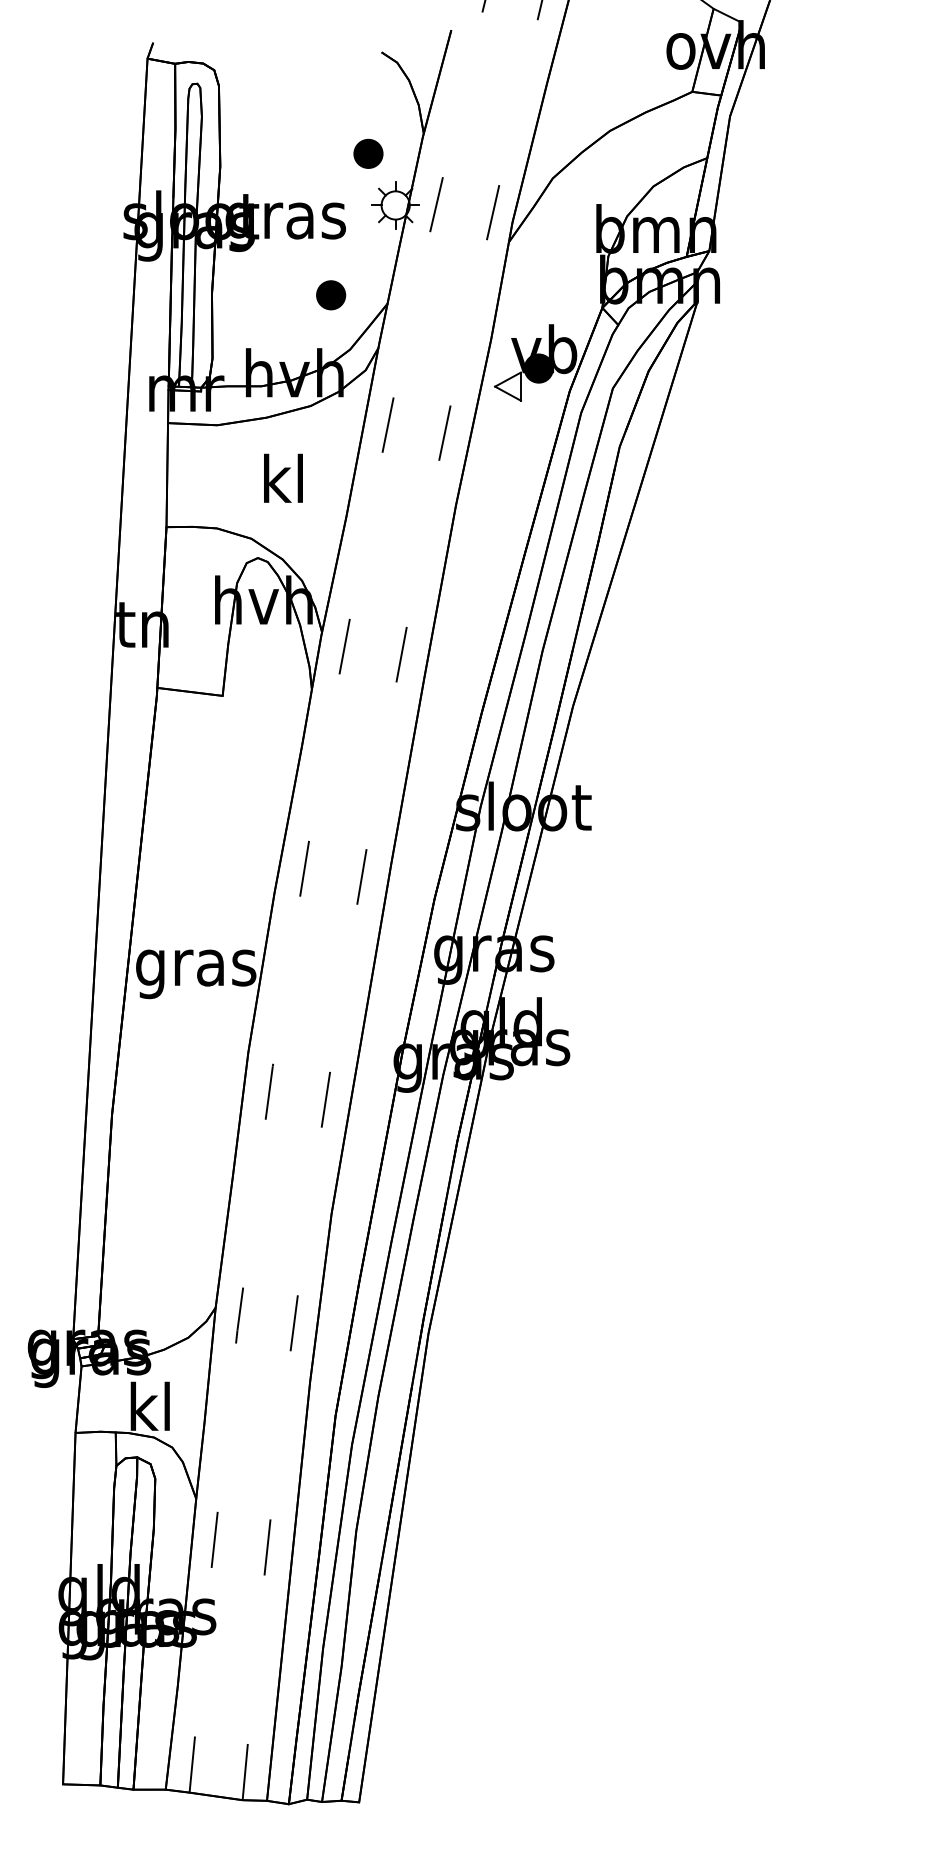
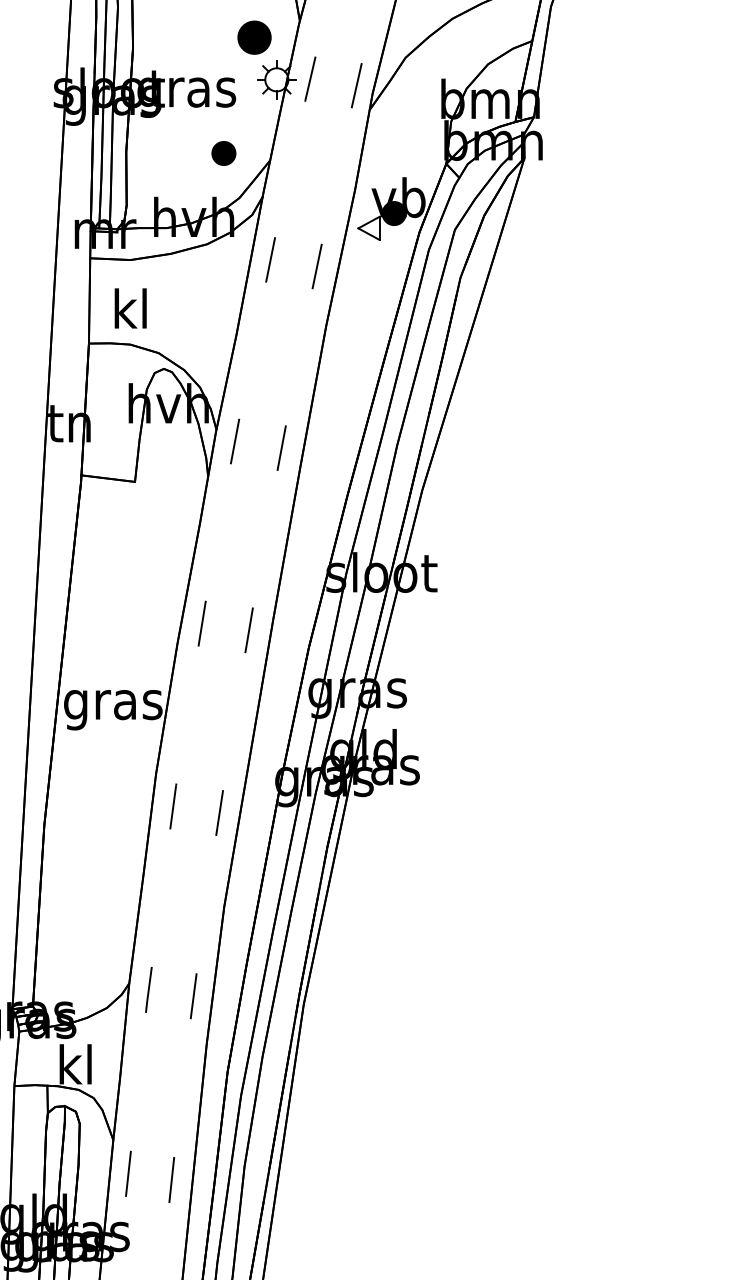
part: (368, 153) -> (254, 37), size x1.4
text: (283, 477) -> (130, 307), moved

